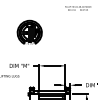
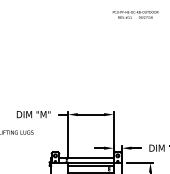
part: (29, 31) -> (51, 54), removed

